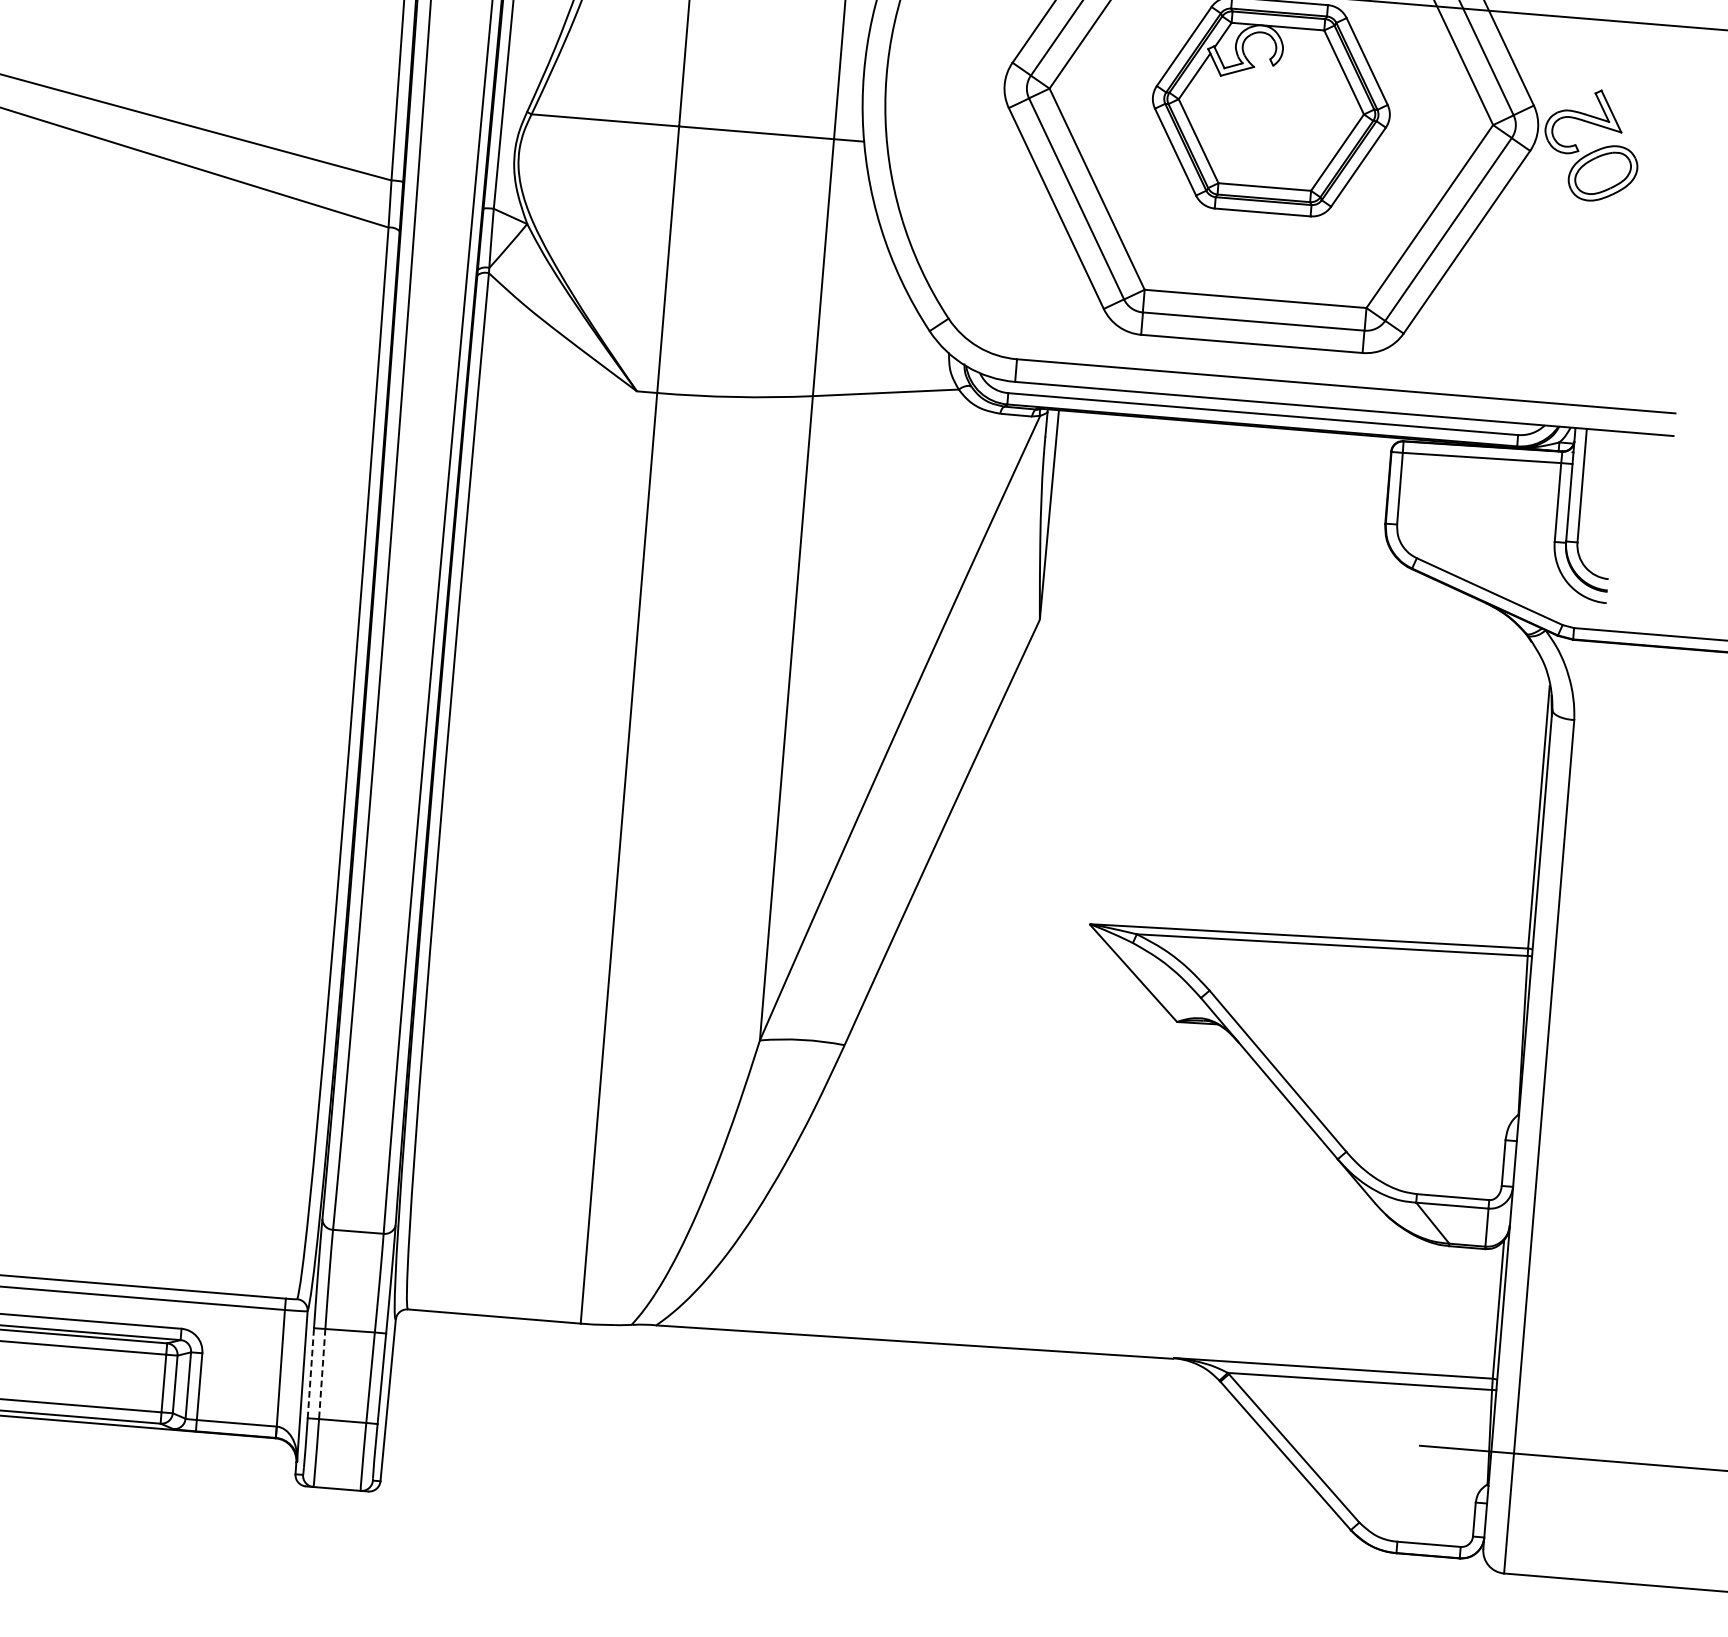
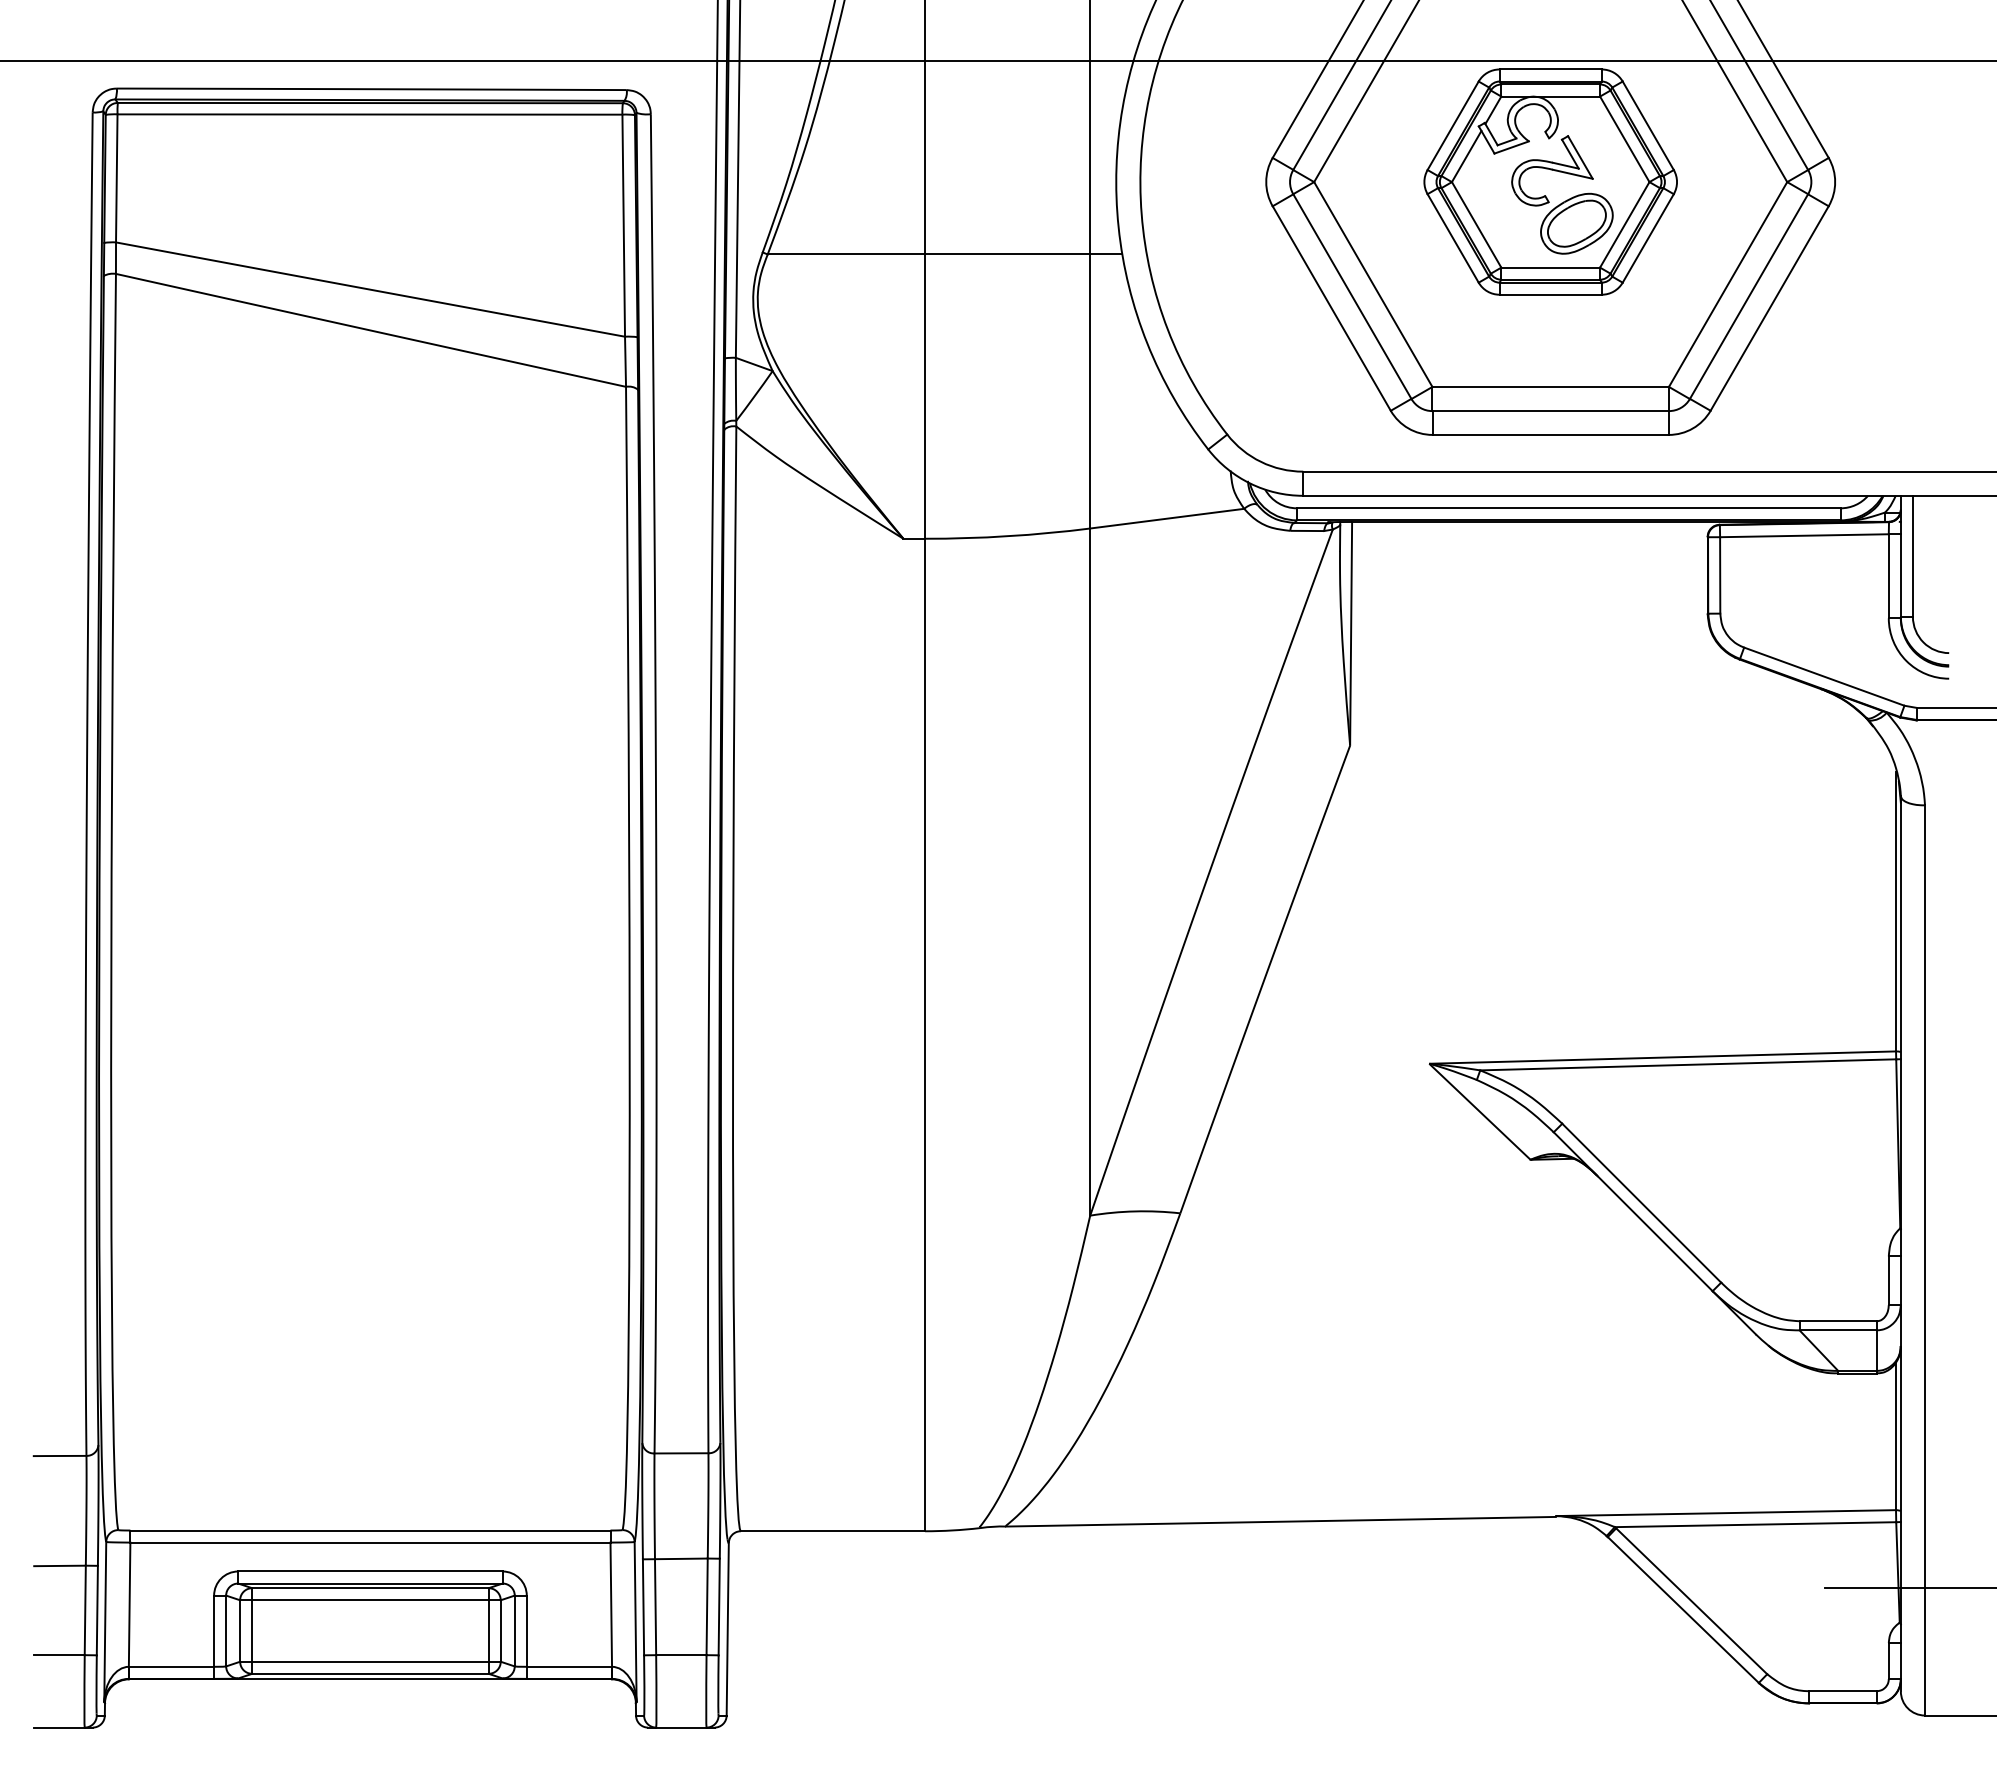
part: (1594, 150) -> (1565, 200), moved
line: (310, 1373) -> (643, 1607), dashed -> solid
line: (322, 1374) -> (655, 1607), dashed -> solid

